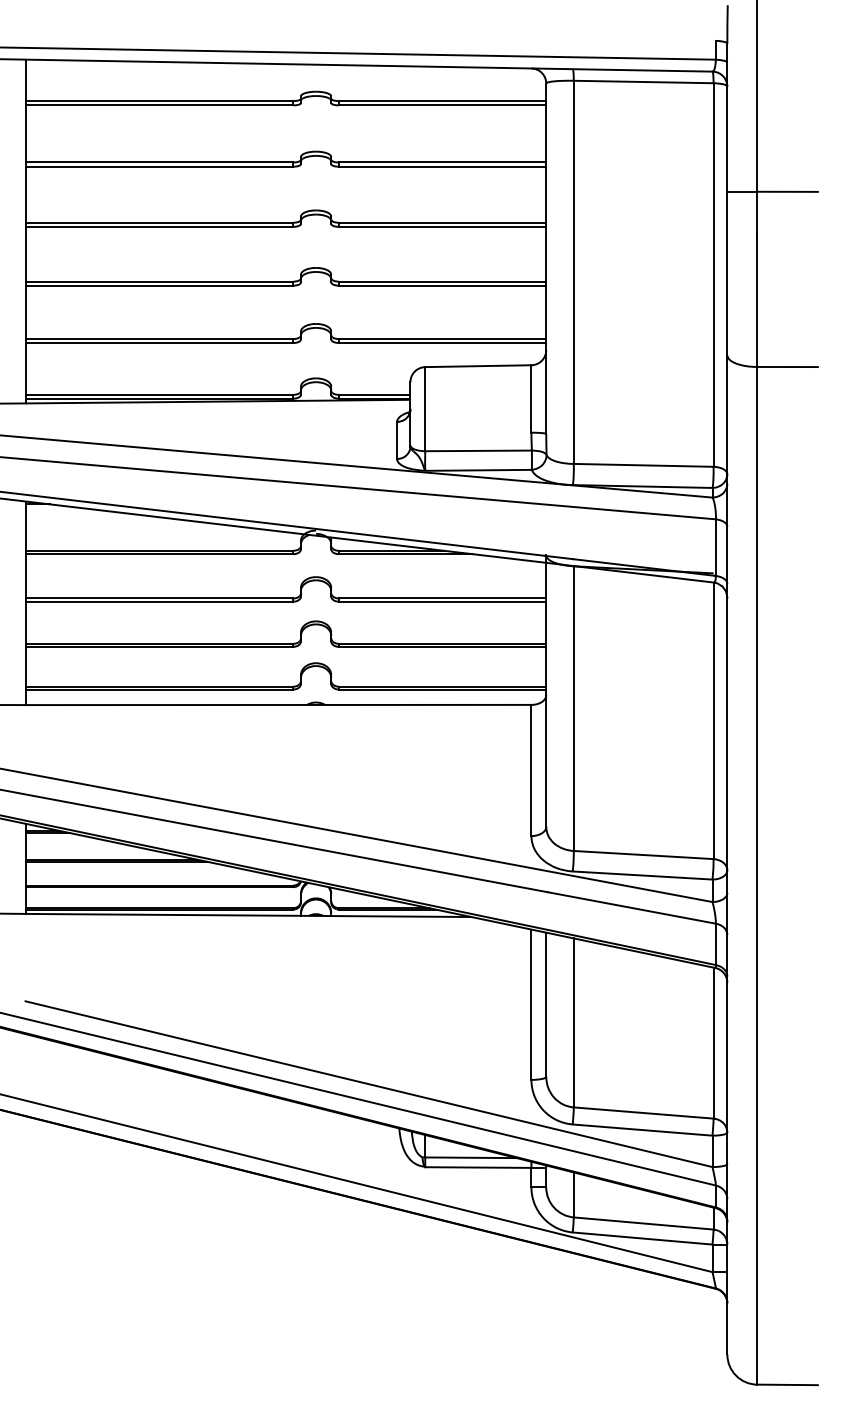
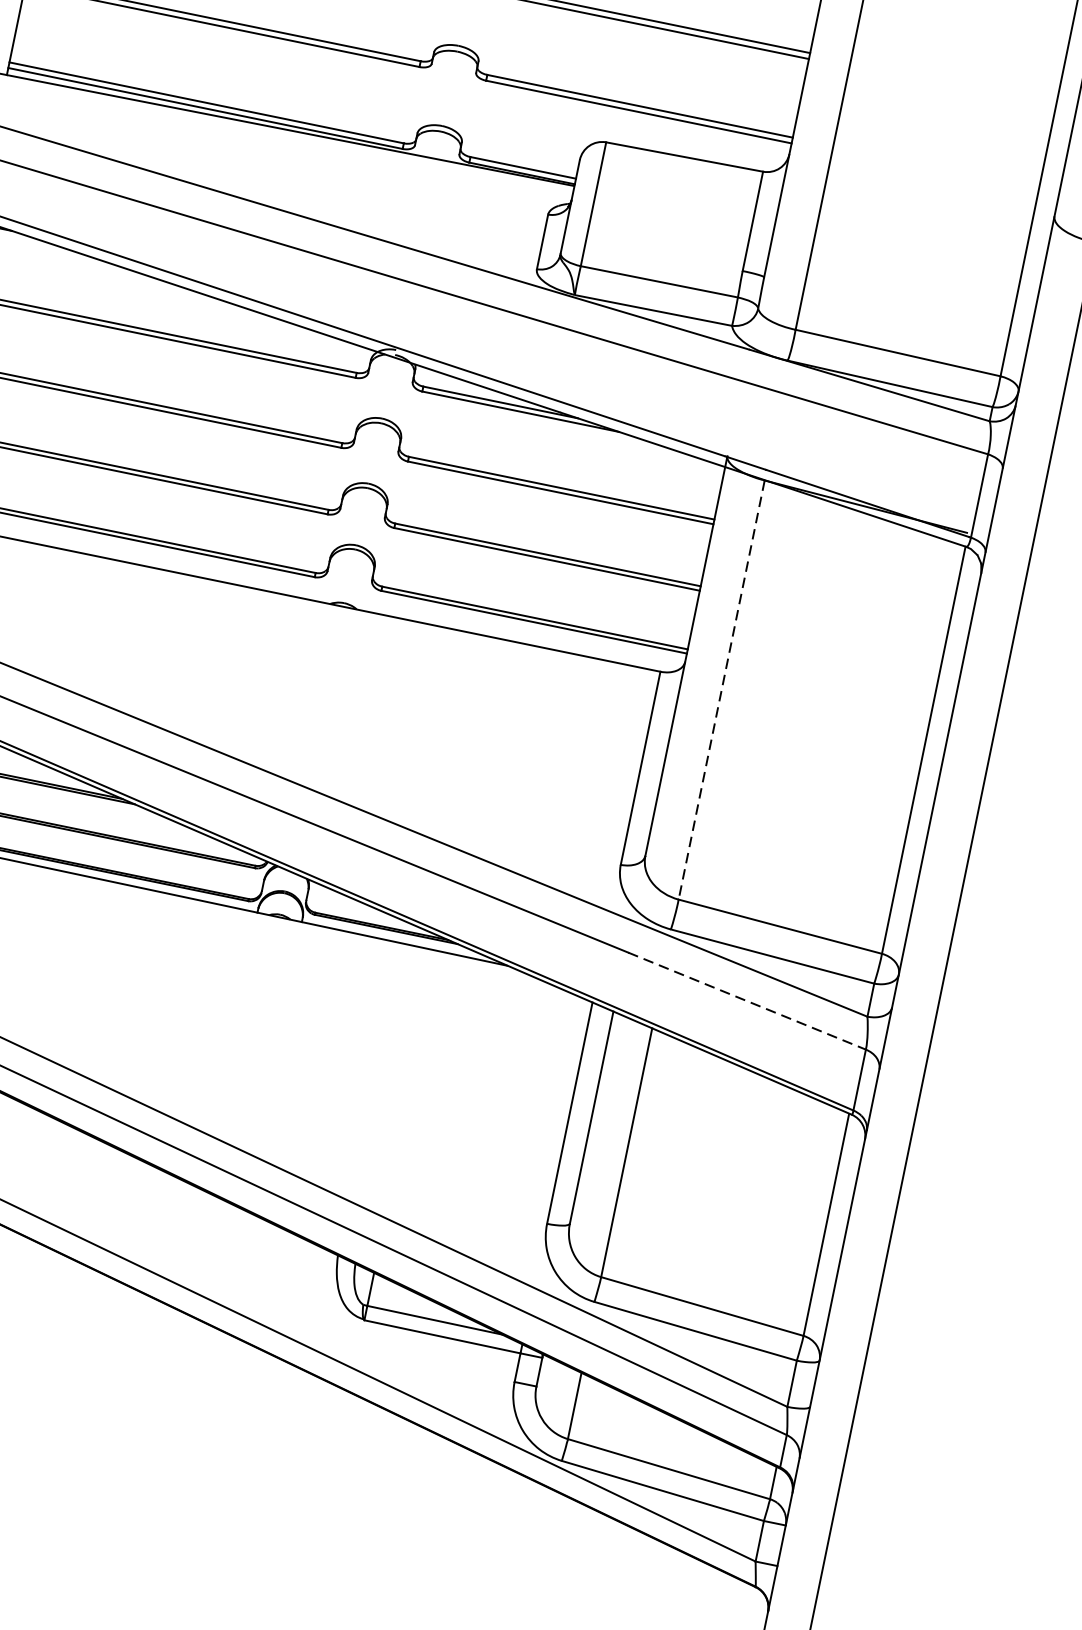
line: (573, 709) -> (720, 691), solid -> dashed
line: (632, 908) -> (747, 1002), solid -> dashed

